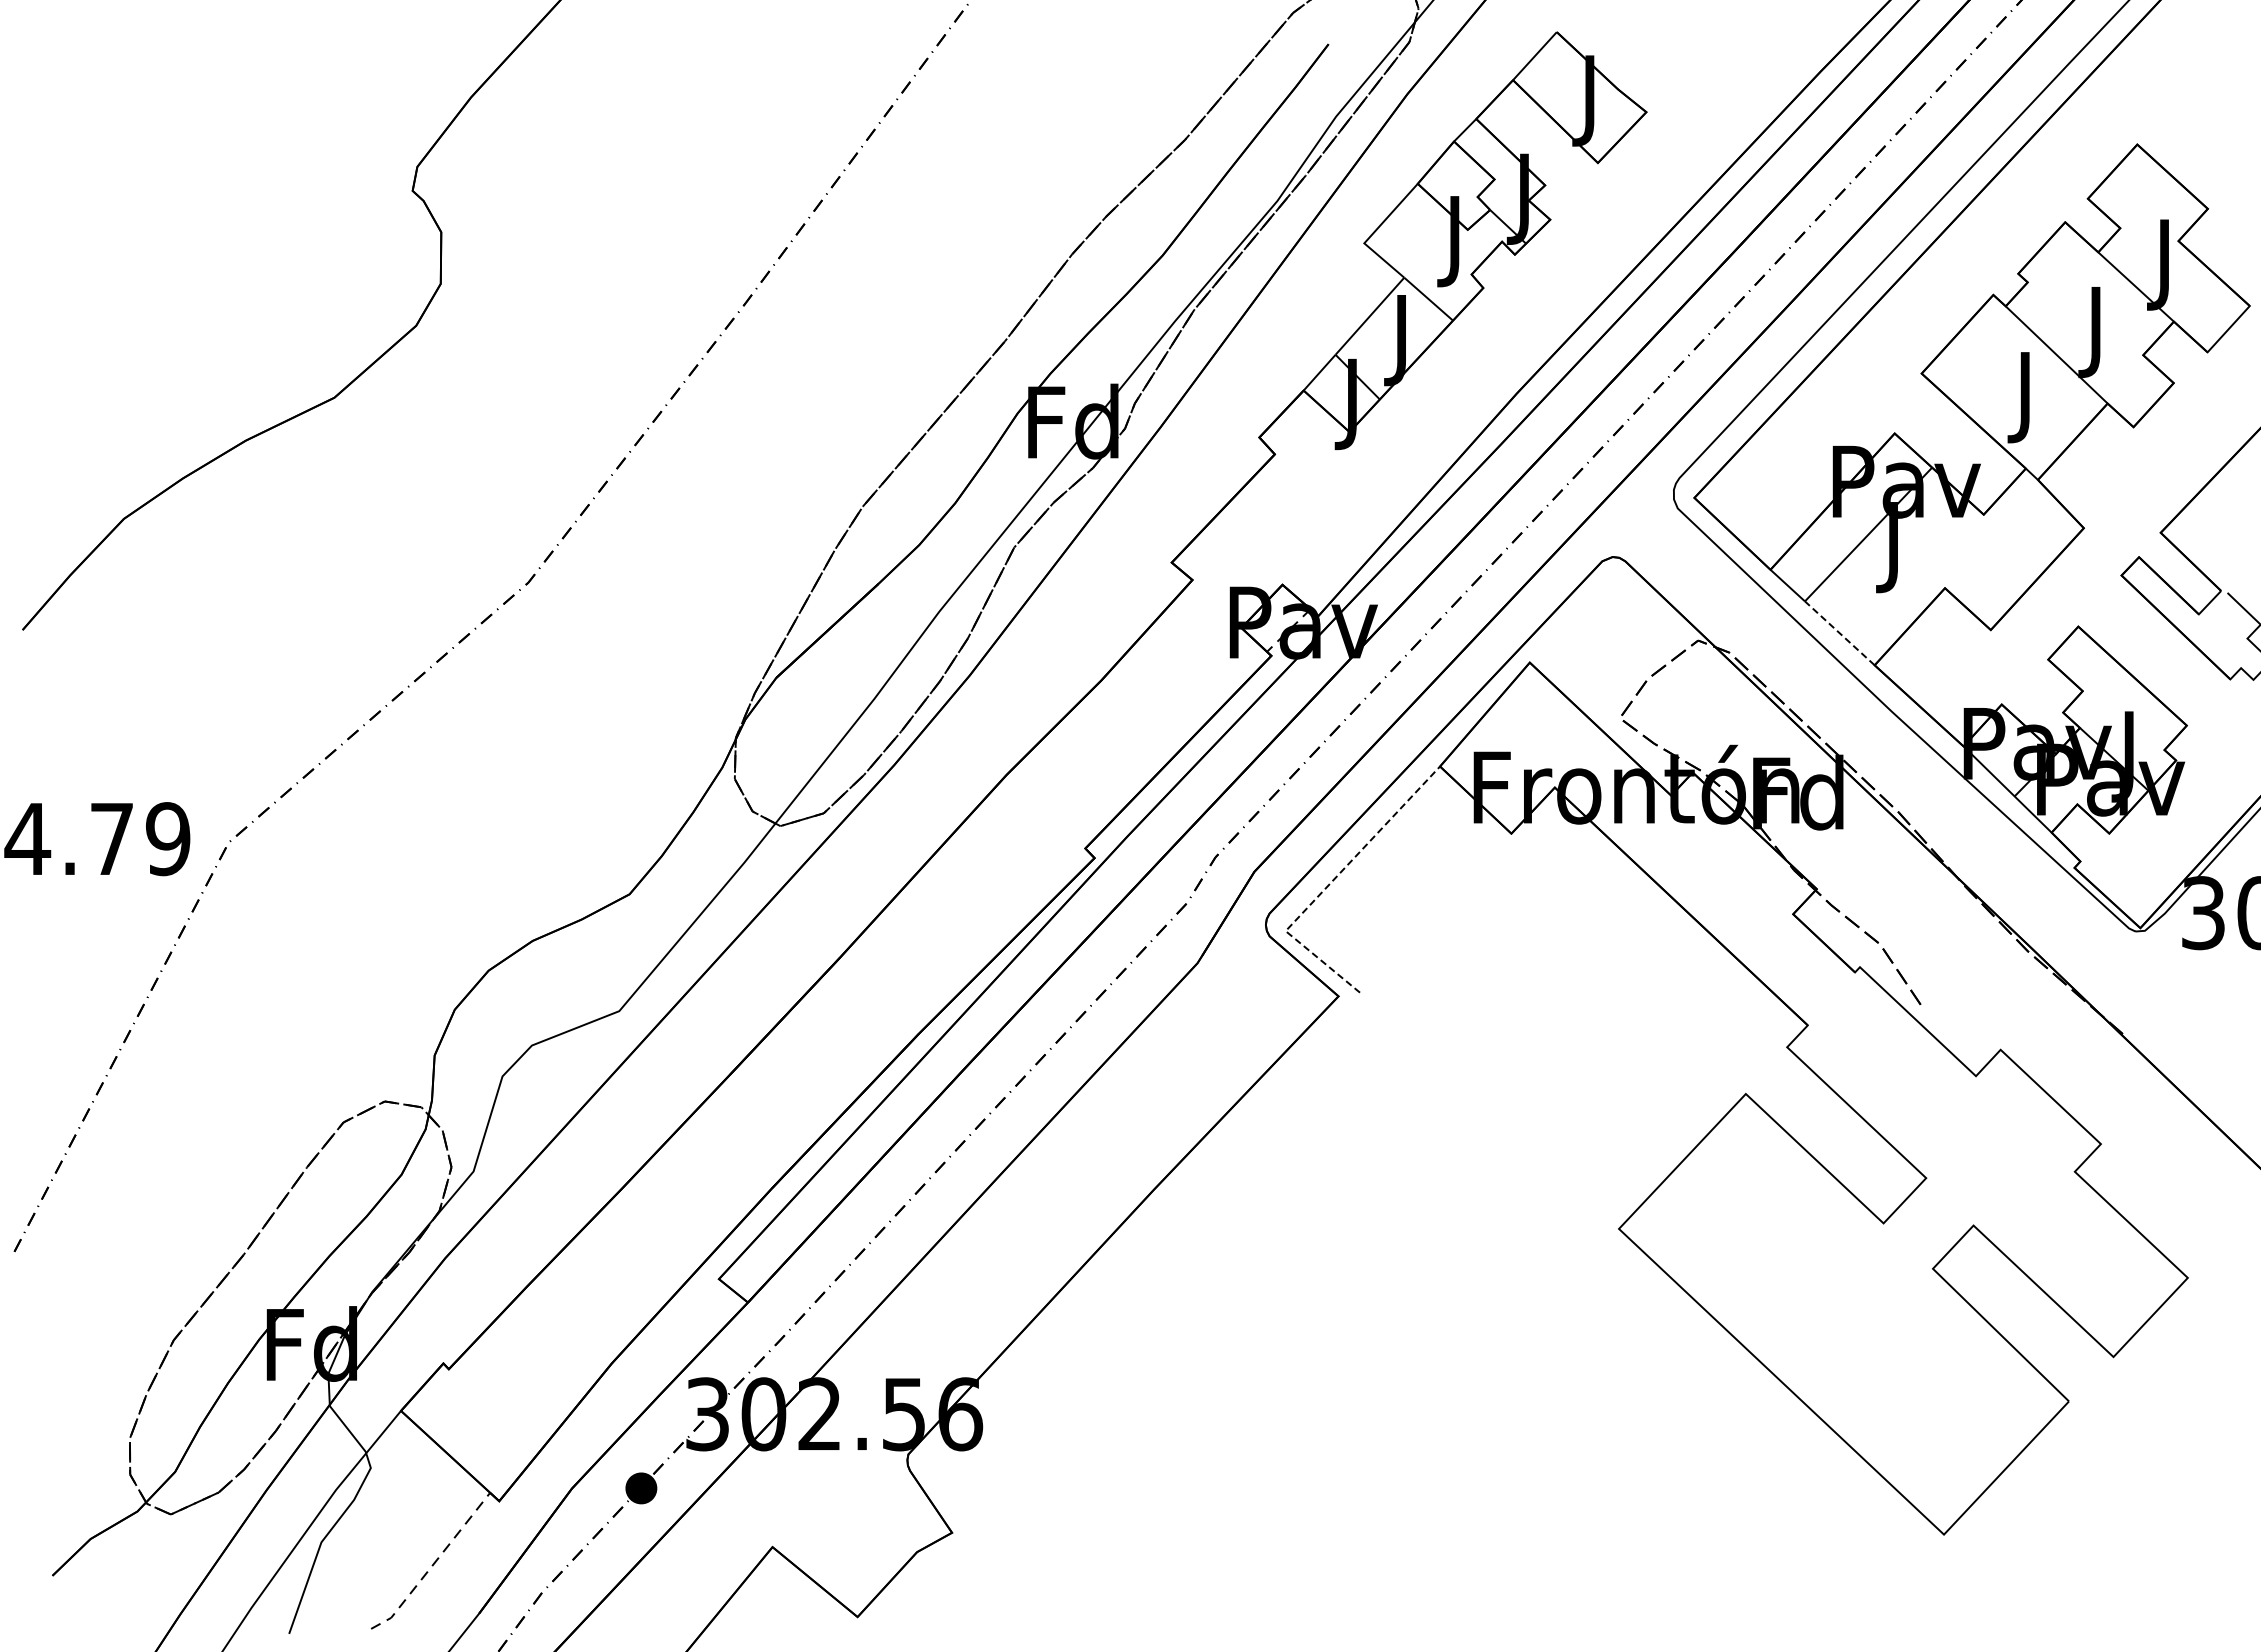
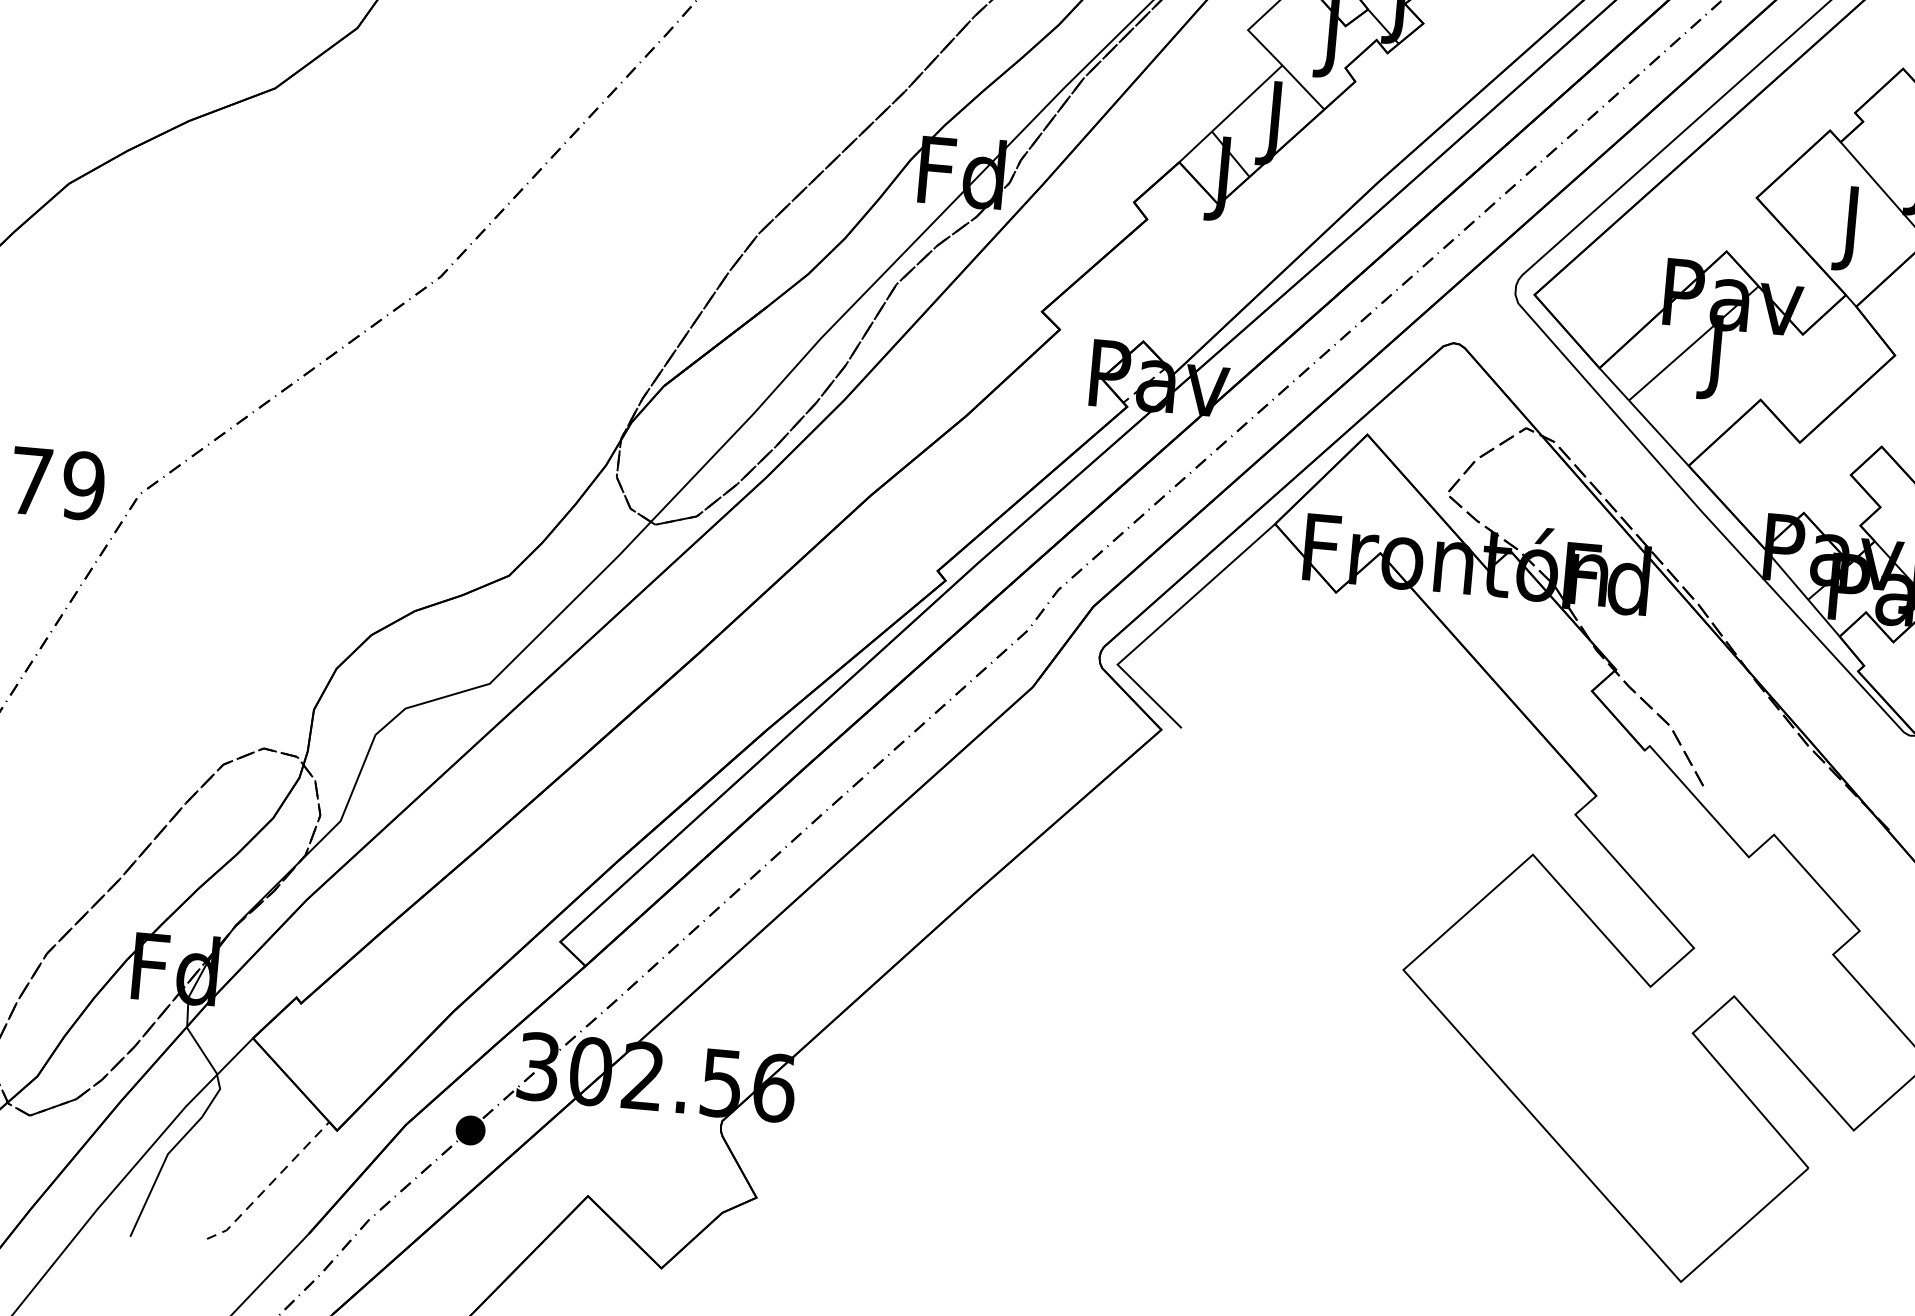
line: (1839, 633) -> (1658, 433), dashed -> solid
line: (1329, 884) -> (1162, 624), dashed -> solid

